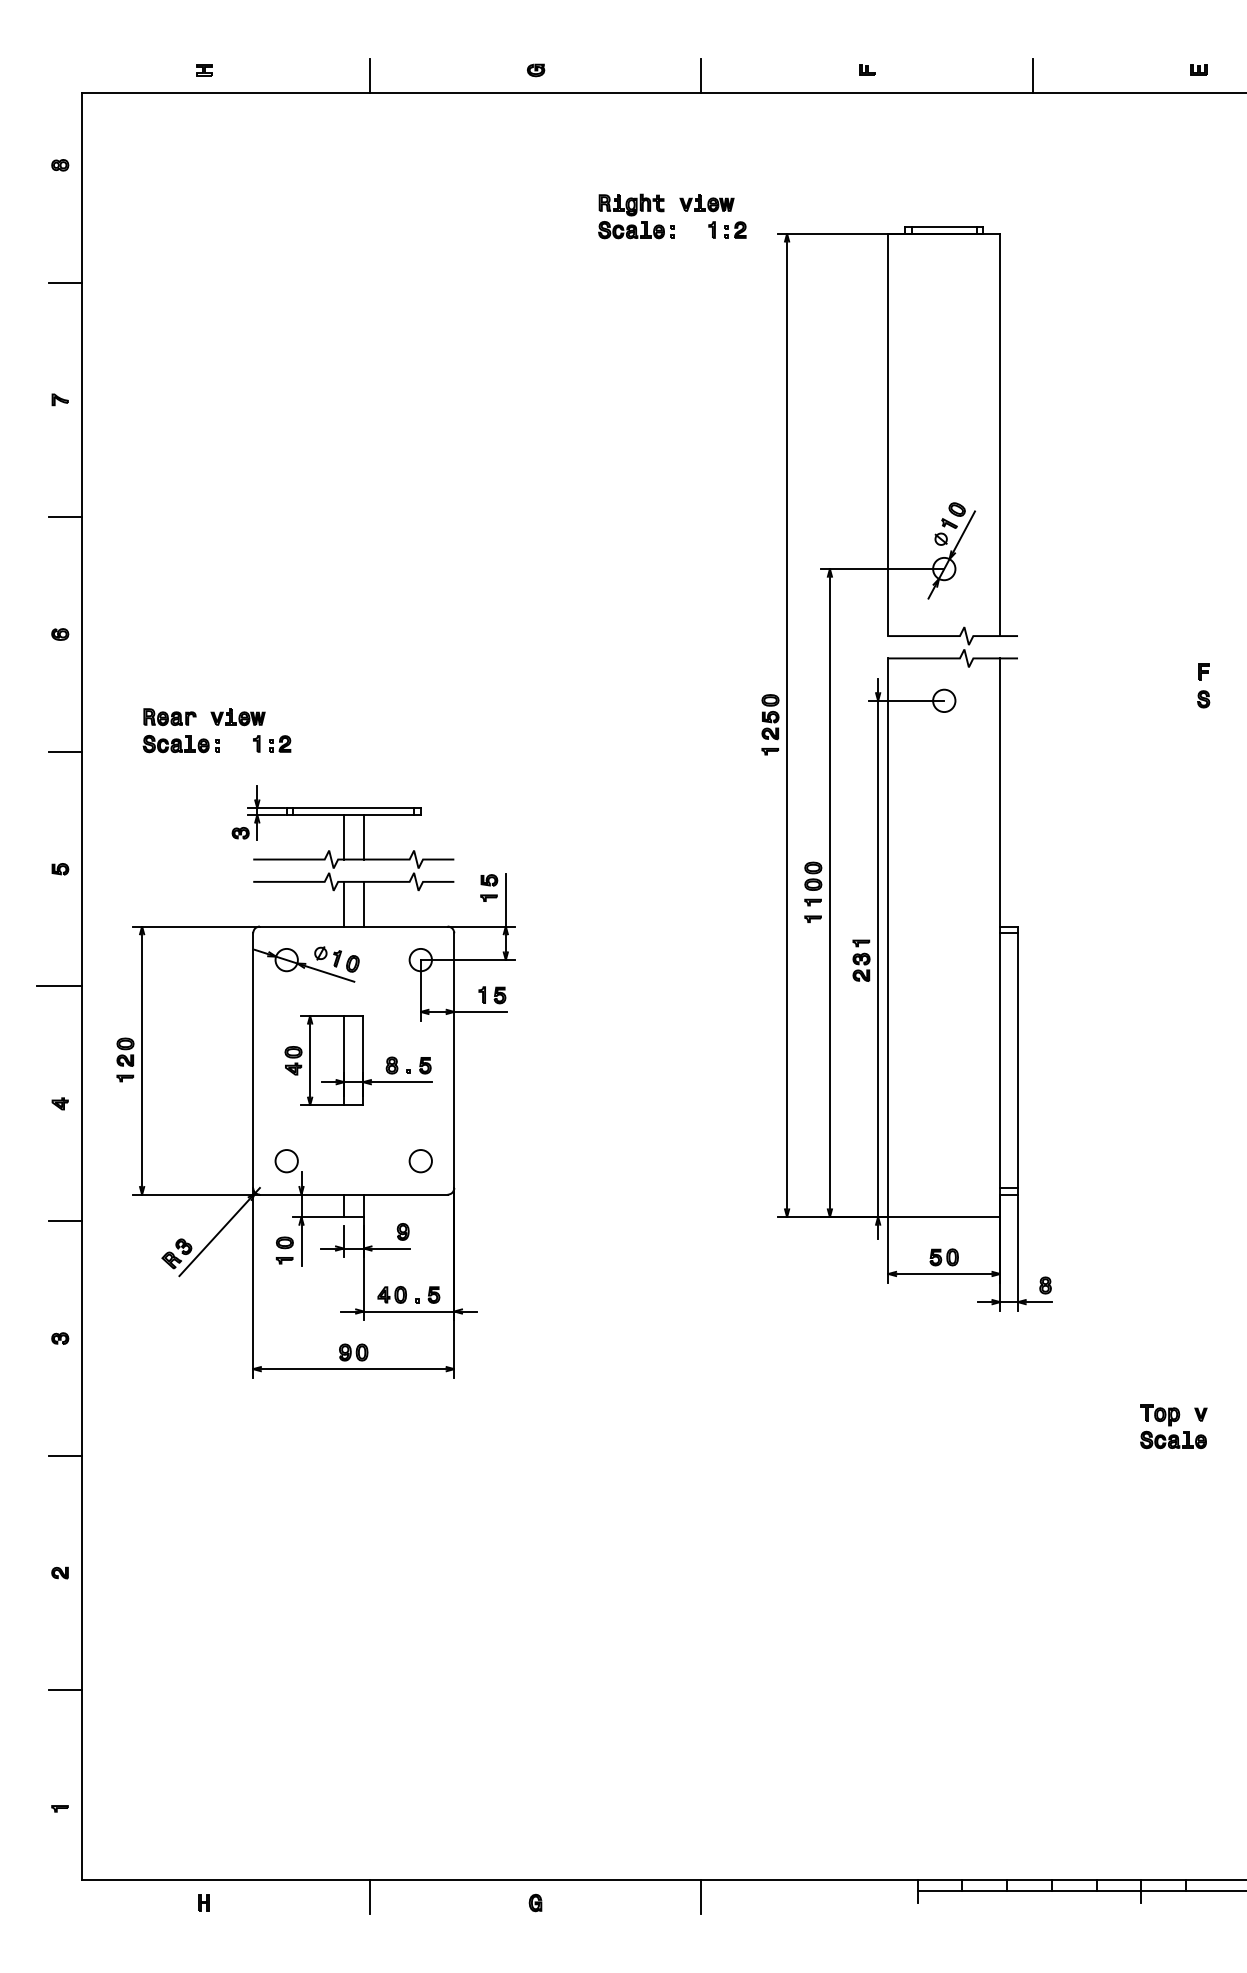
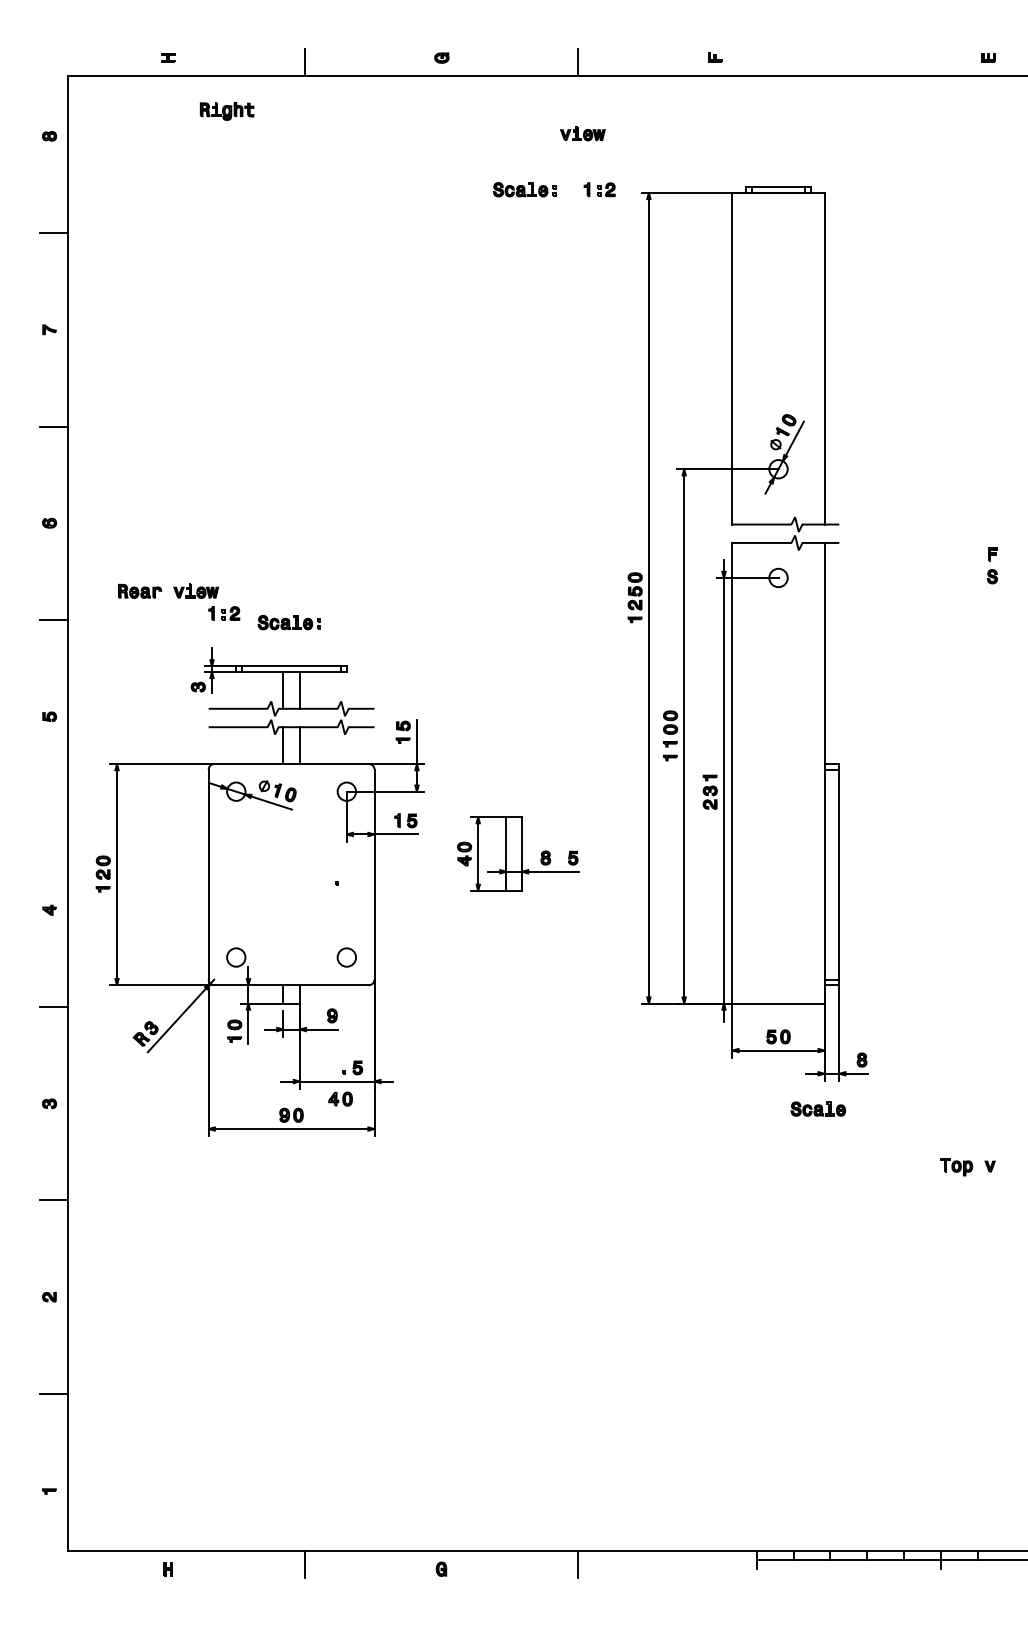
line: (1033, 75) -> (852, 62), removed
part: (706, 203) -> (582, 134), moved
part: (631, 204) -> (227, 110), moved
part: (180, 743) -> (288, 622), moved
line: (59, 986) -> (48, 813), removed
part: (358, 1060) -> (518, 853), moved
part: (391, 1294) -> (340, 1098), moved
part: (1173, 1439) -> (818, 1108), moved

